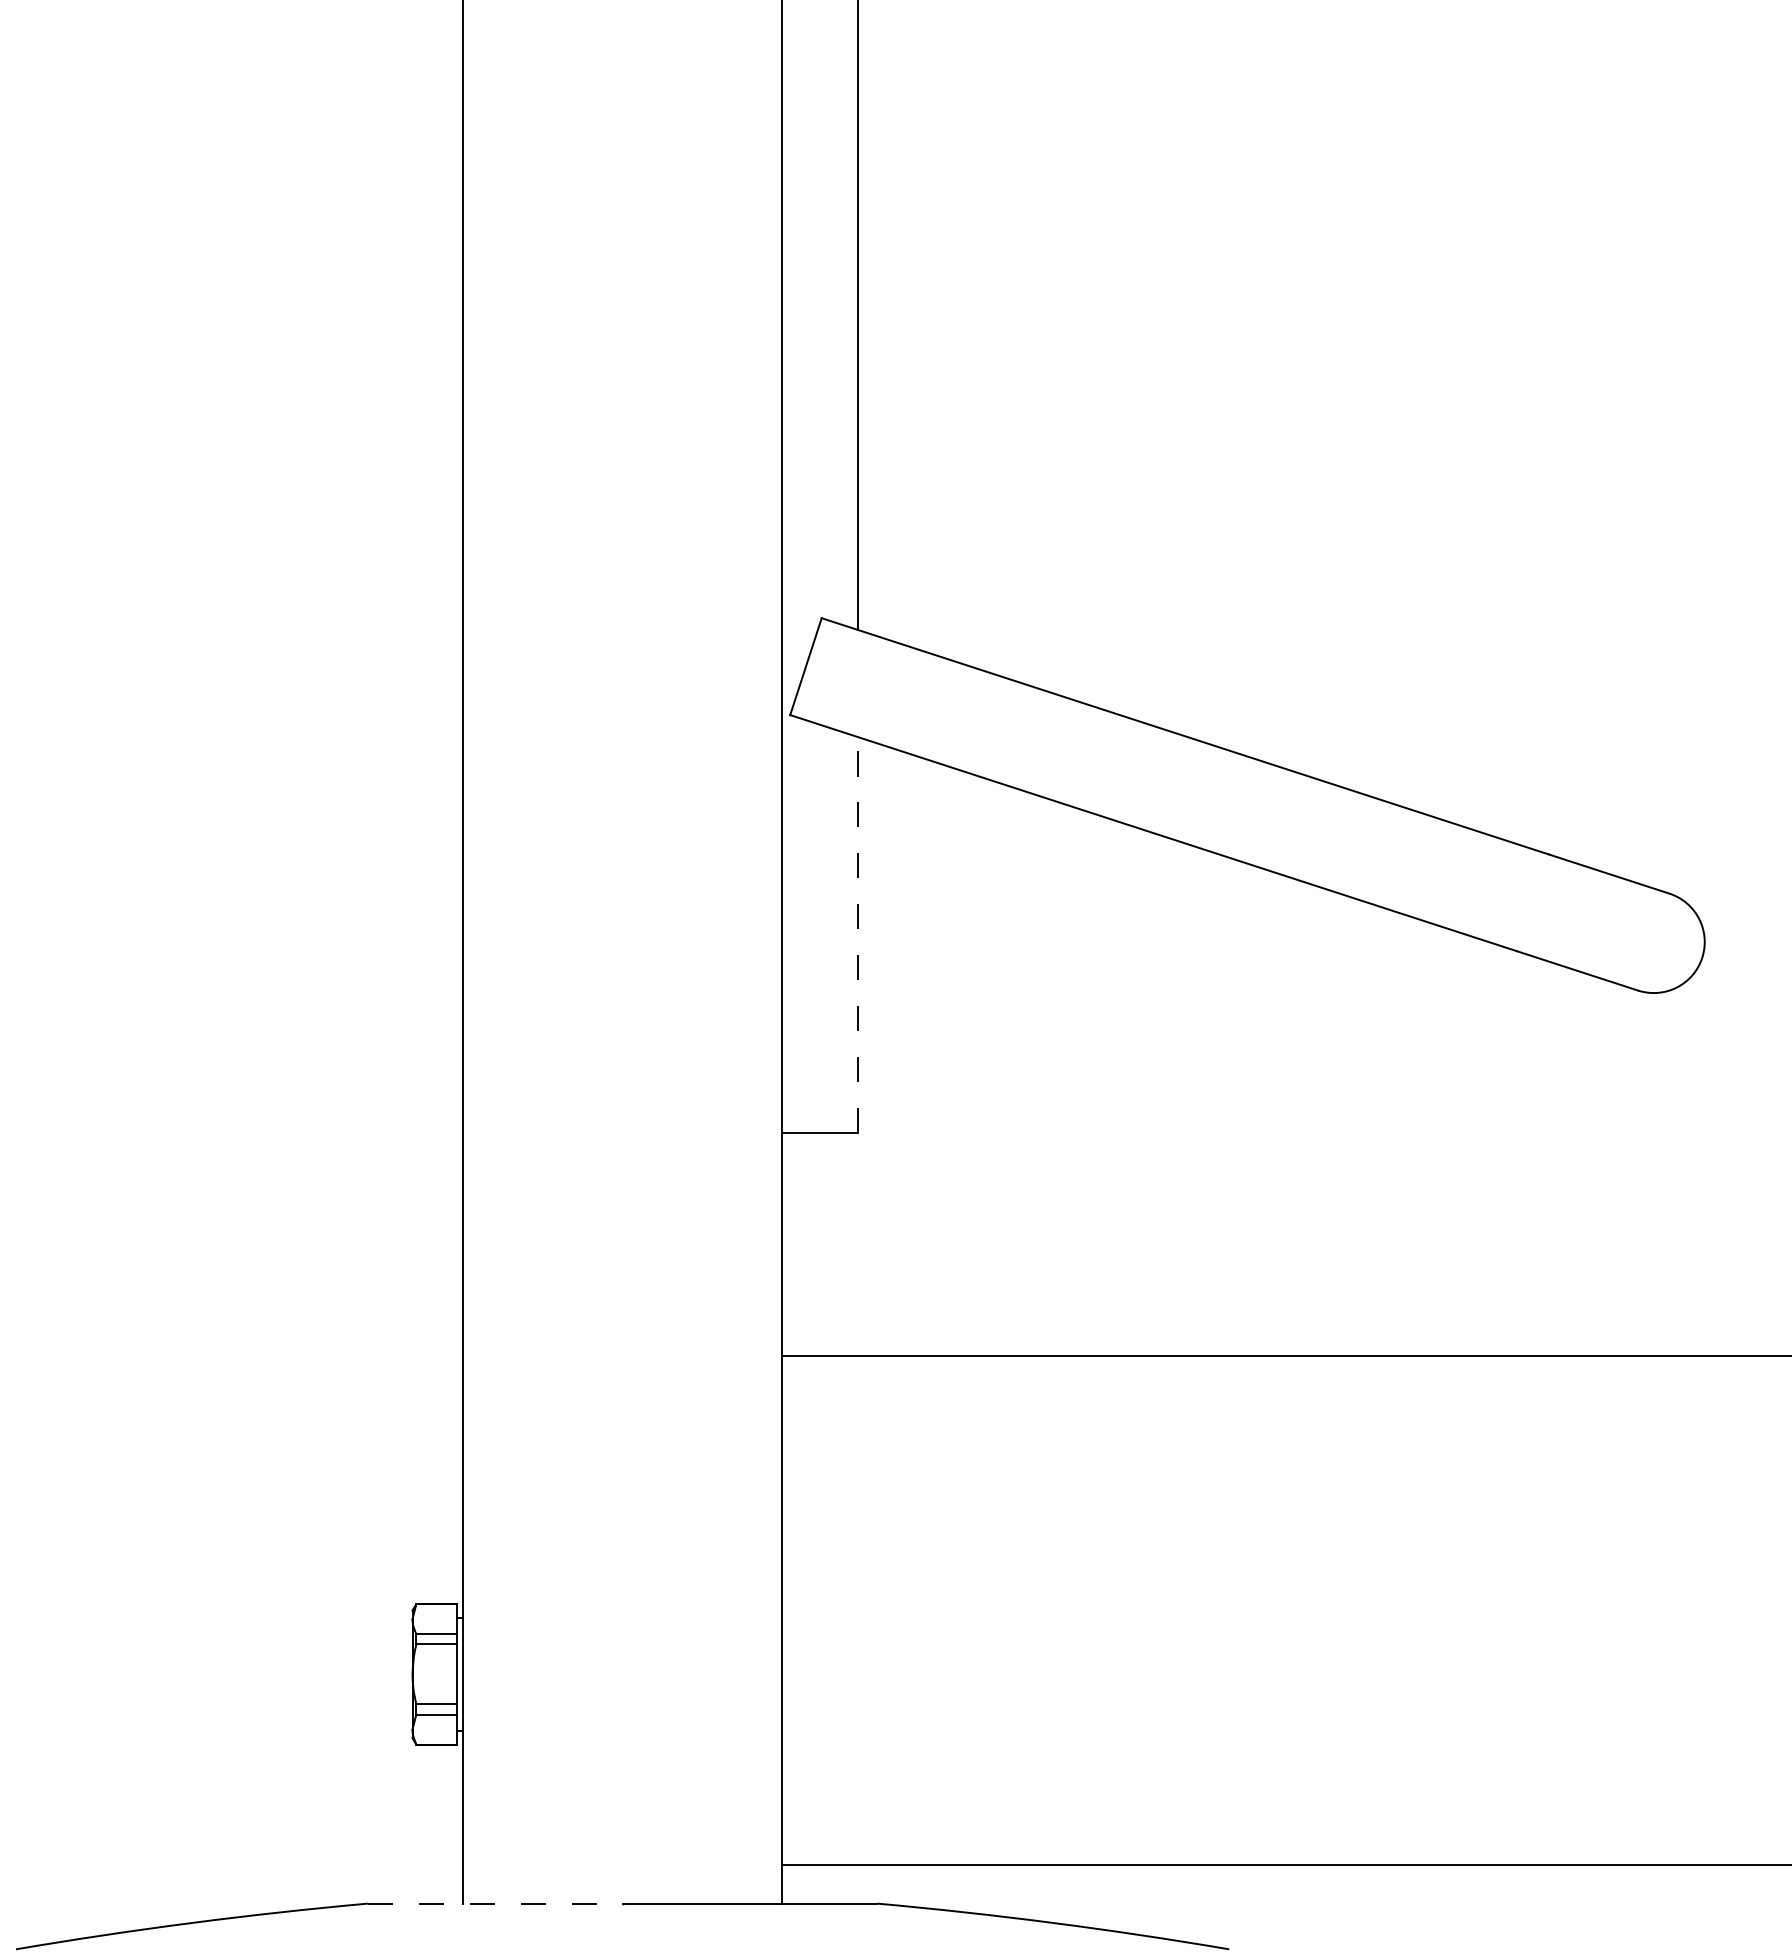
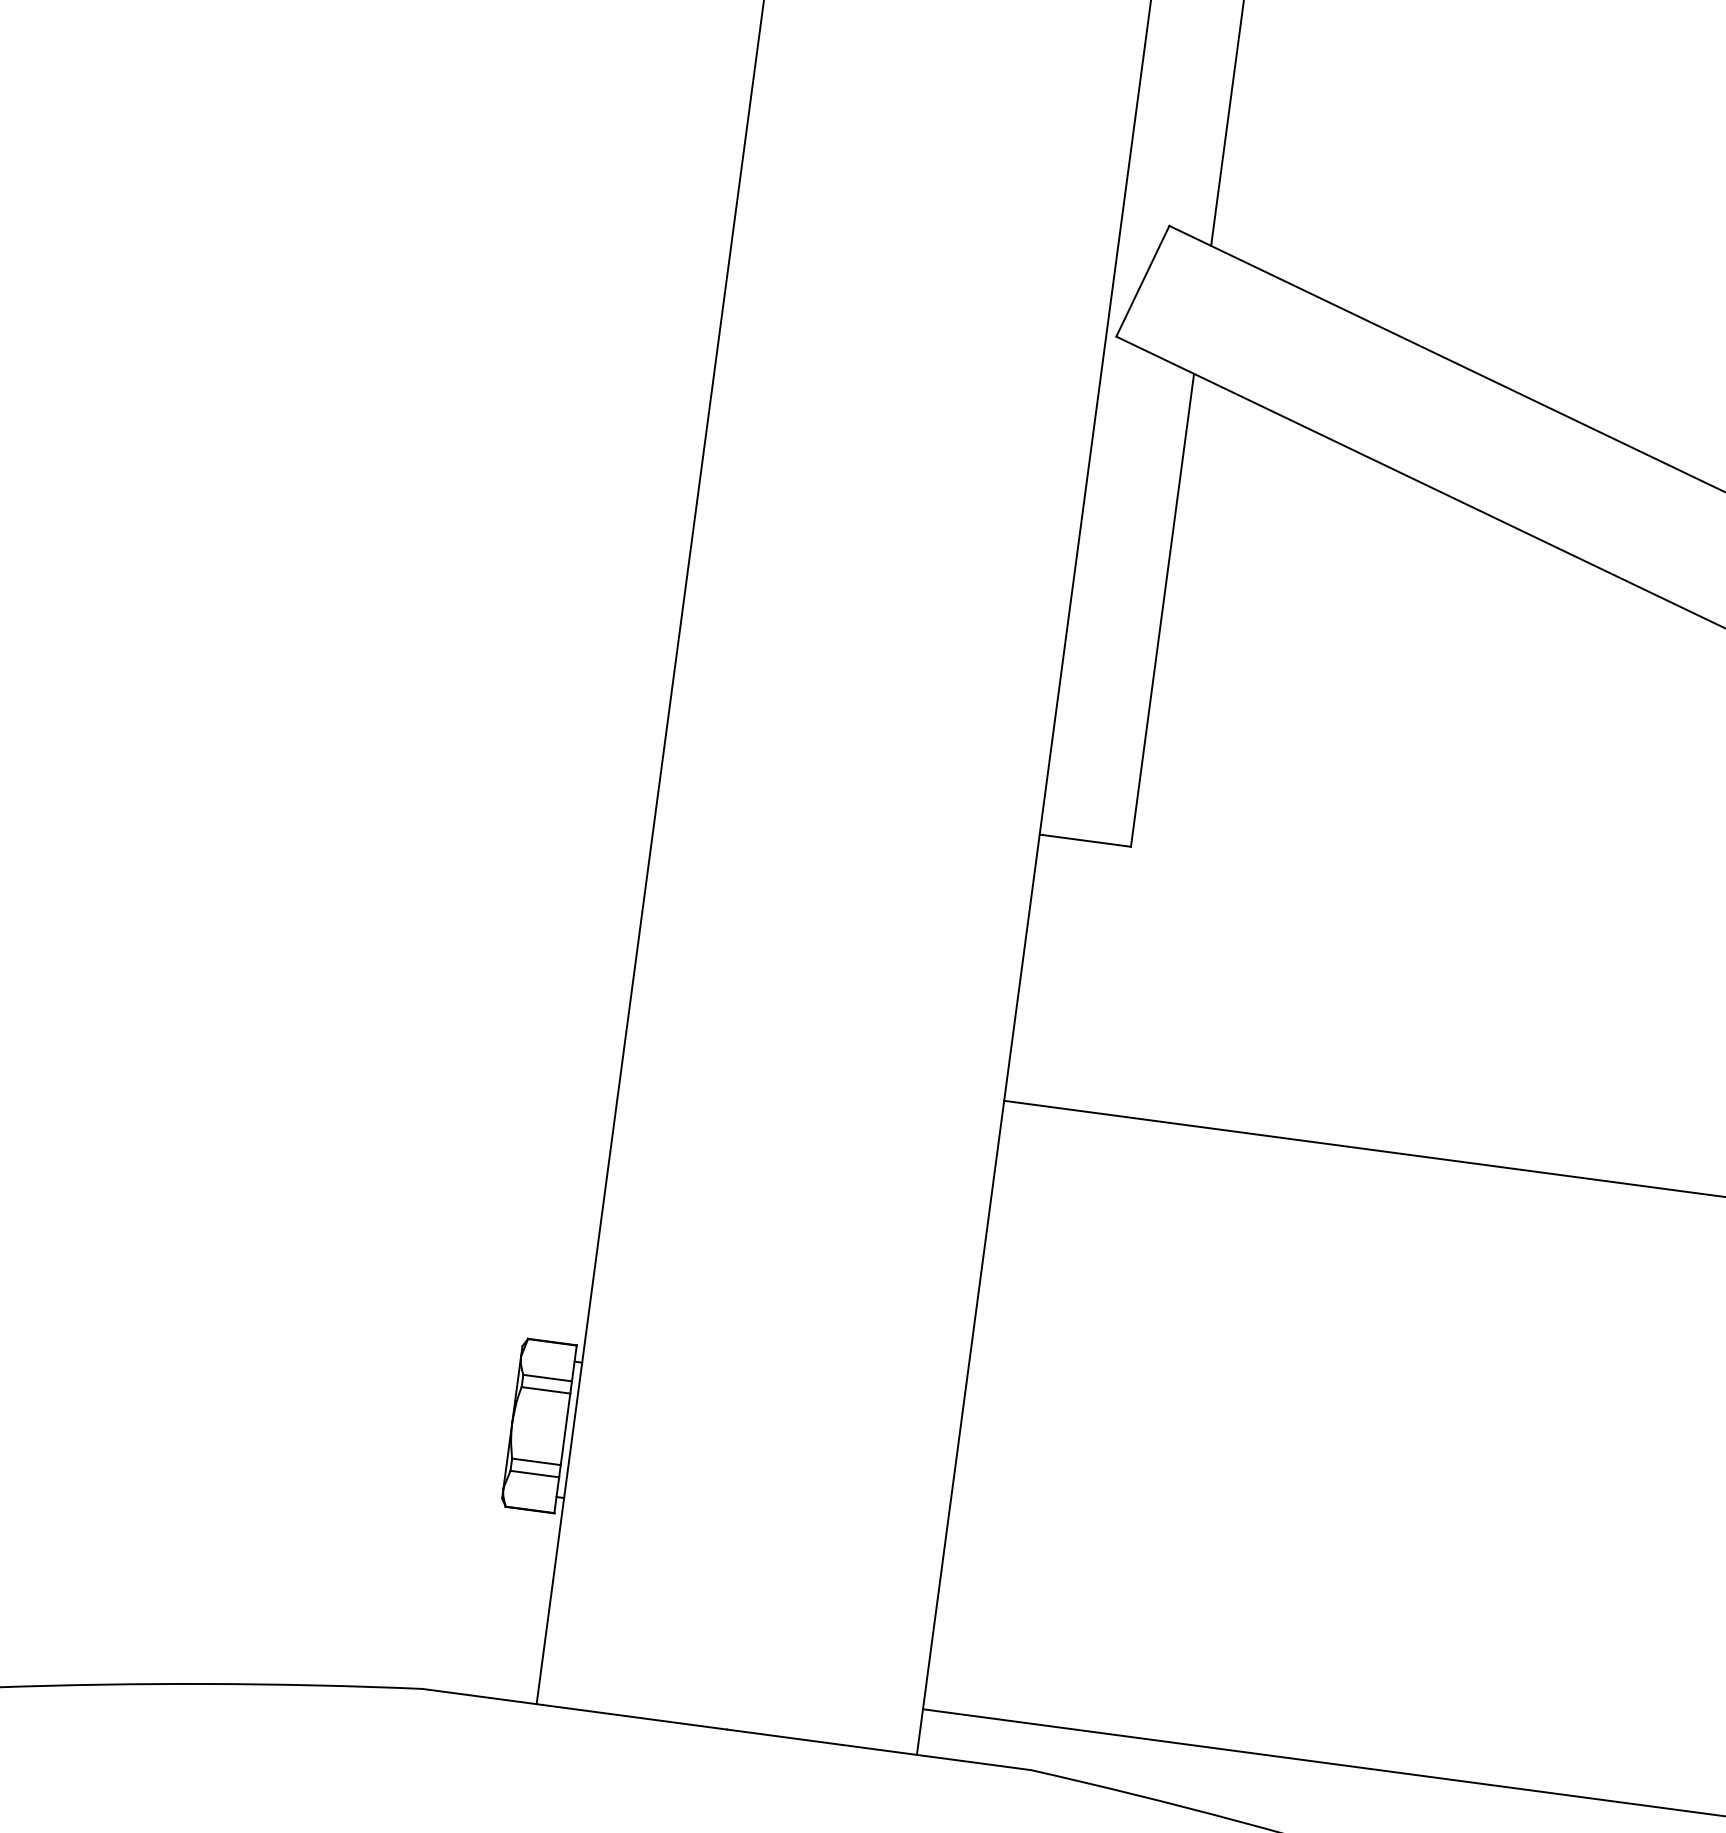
line: (858, 935) -> (1162, 610), dashed -> solid
line: (495, 1903) -> (574, 1709), dashed -> solid

